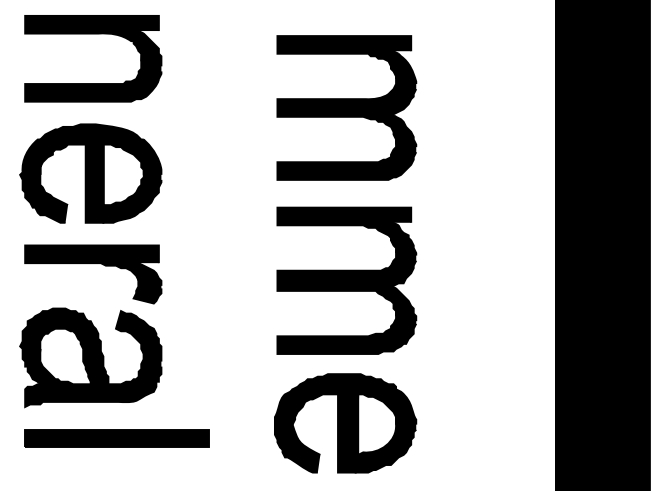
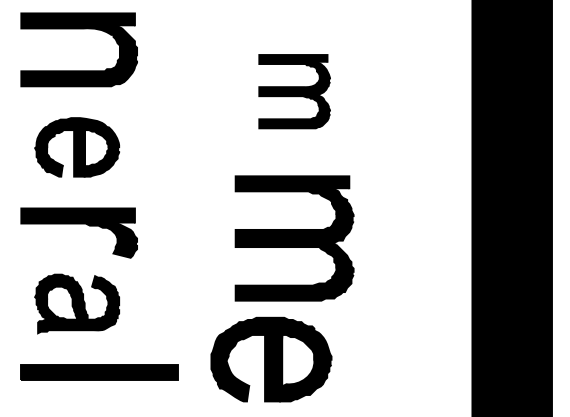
part: (346, 107) -> (294, 91), size x0.6
part: (90, 173) -> (76, 147), size x0.7
part: (90, 357) -> (76, 303), size x0.7
part: (345, 423) -> (271, 359), moved

